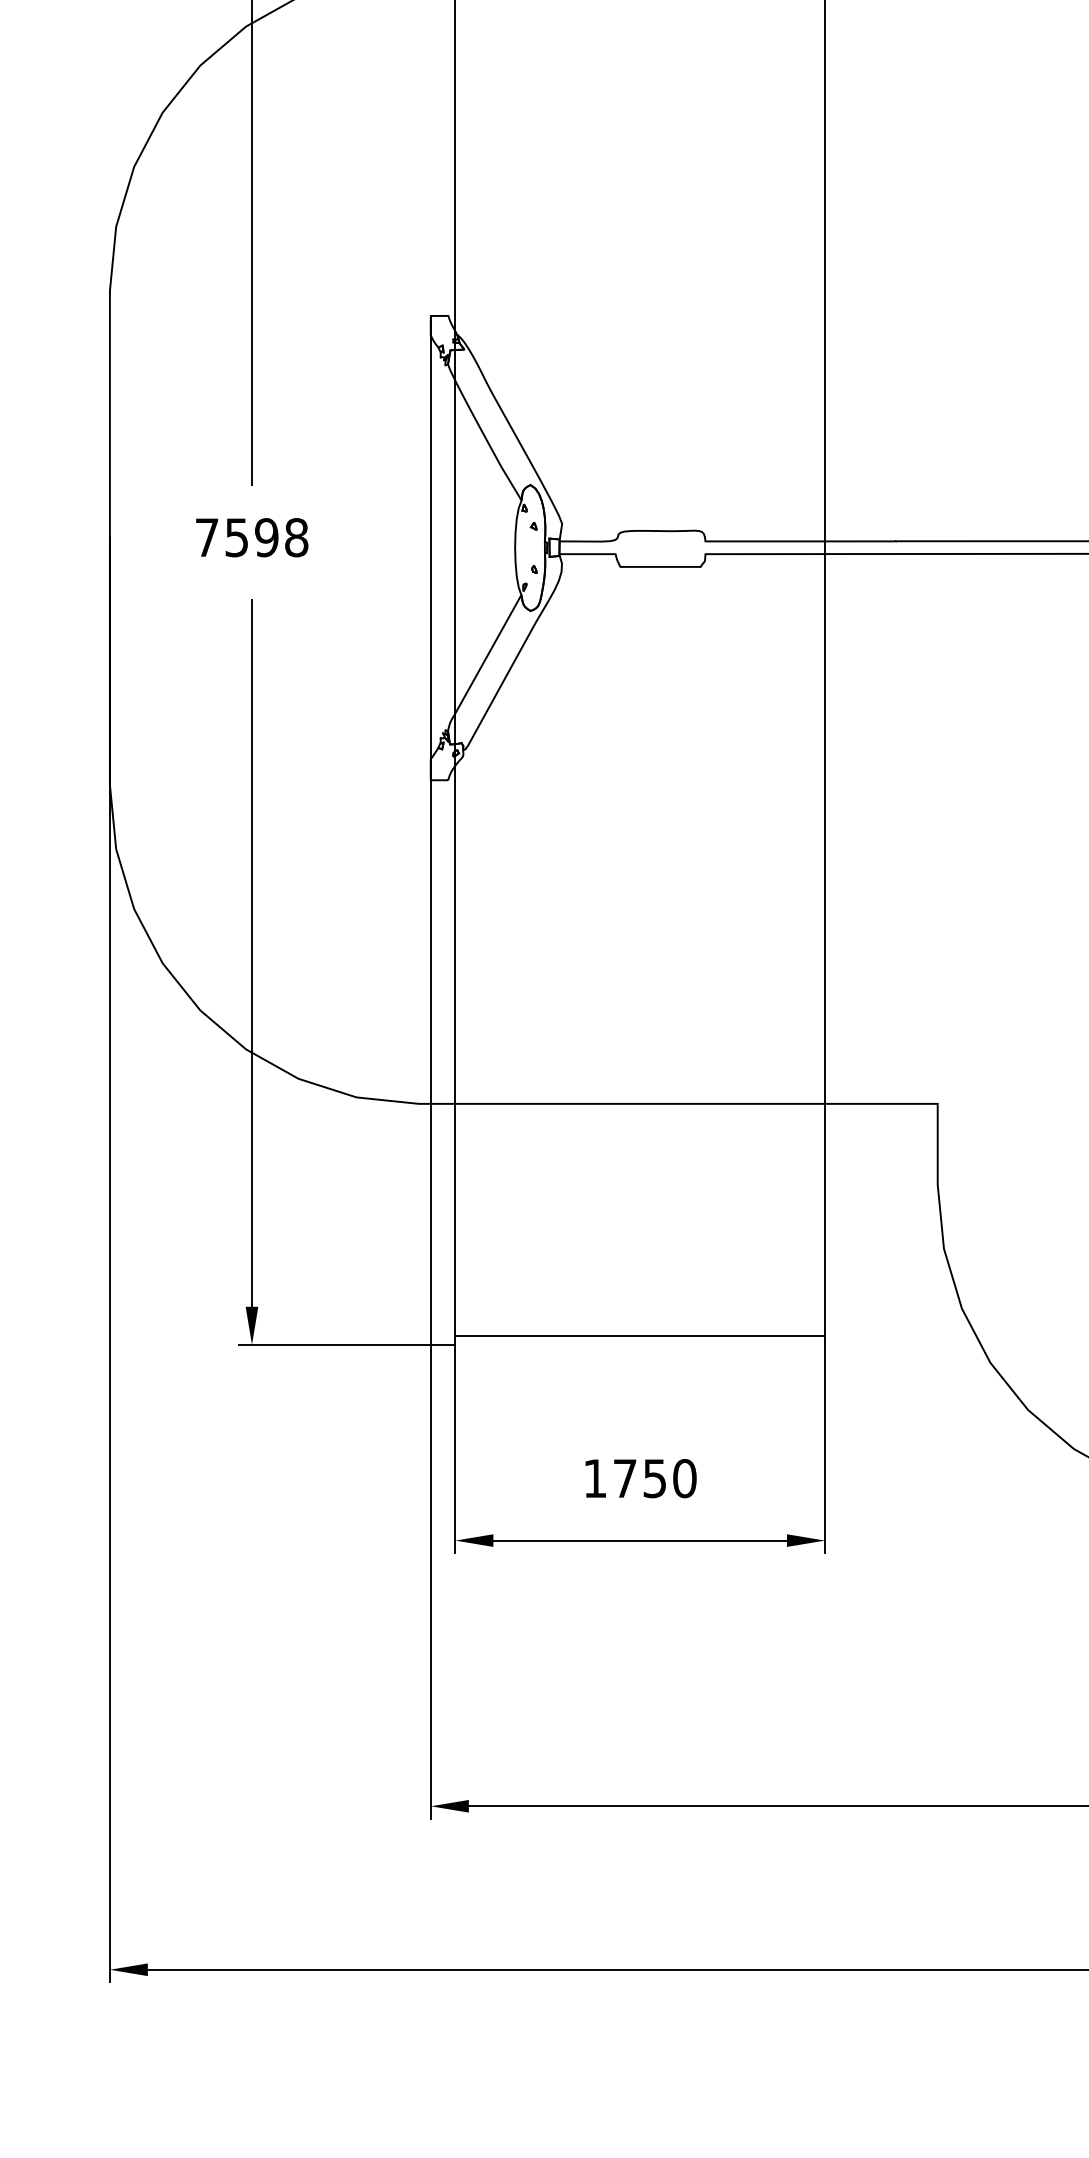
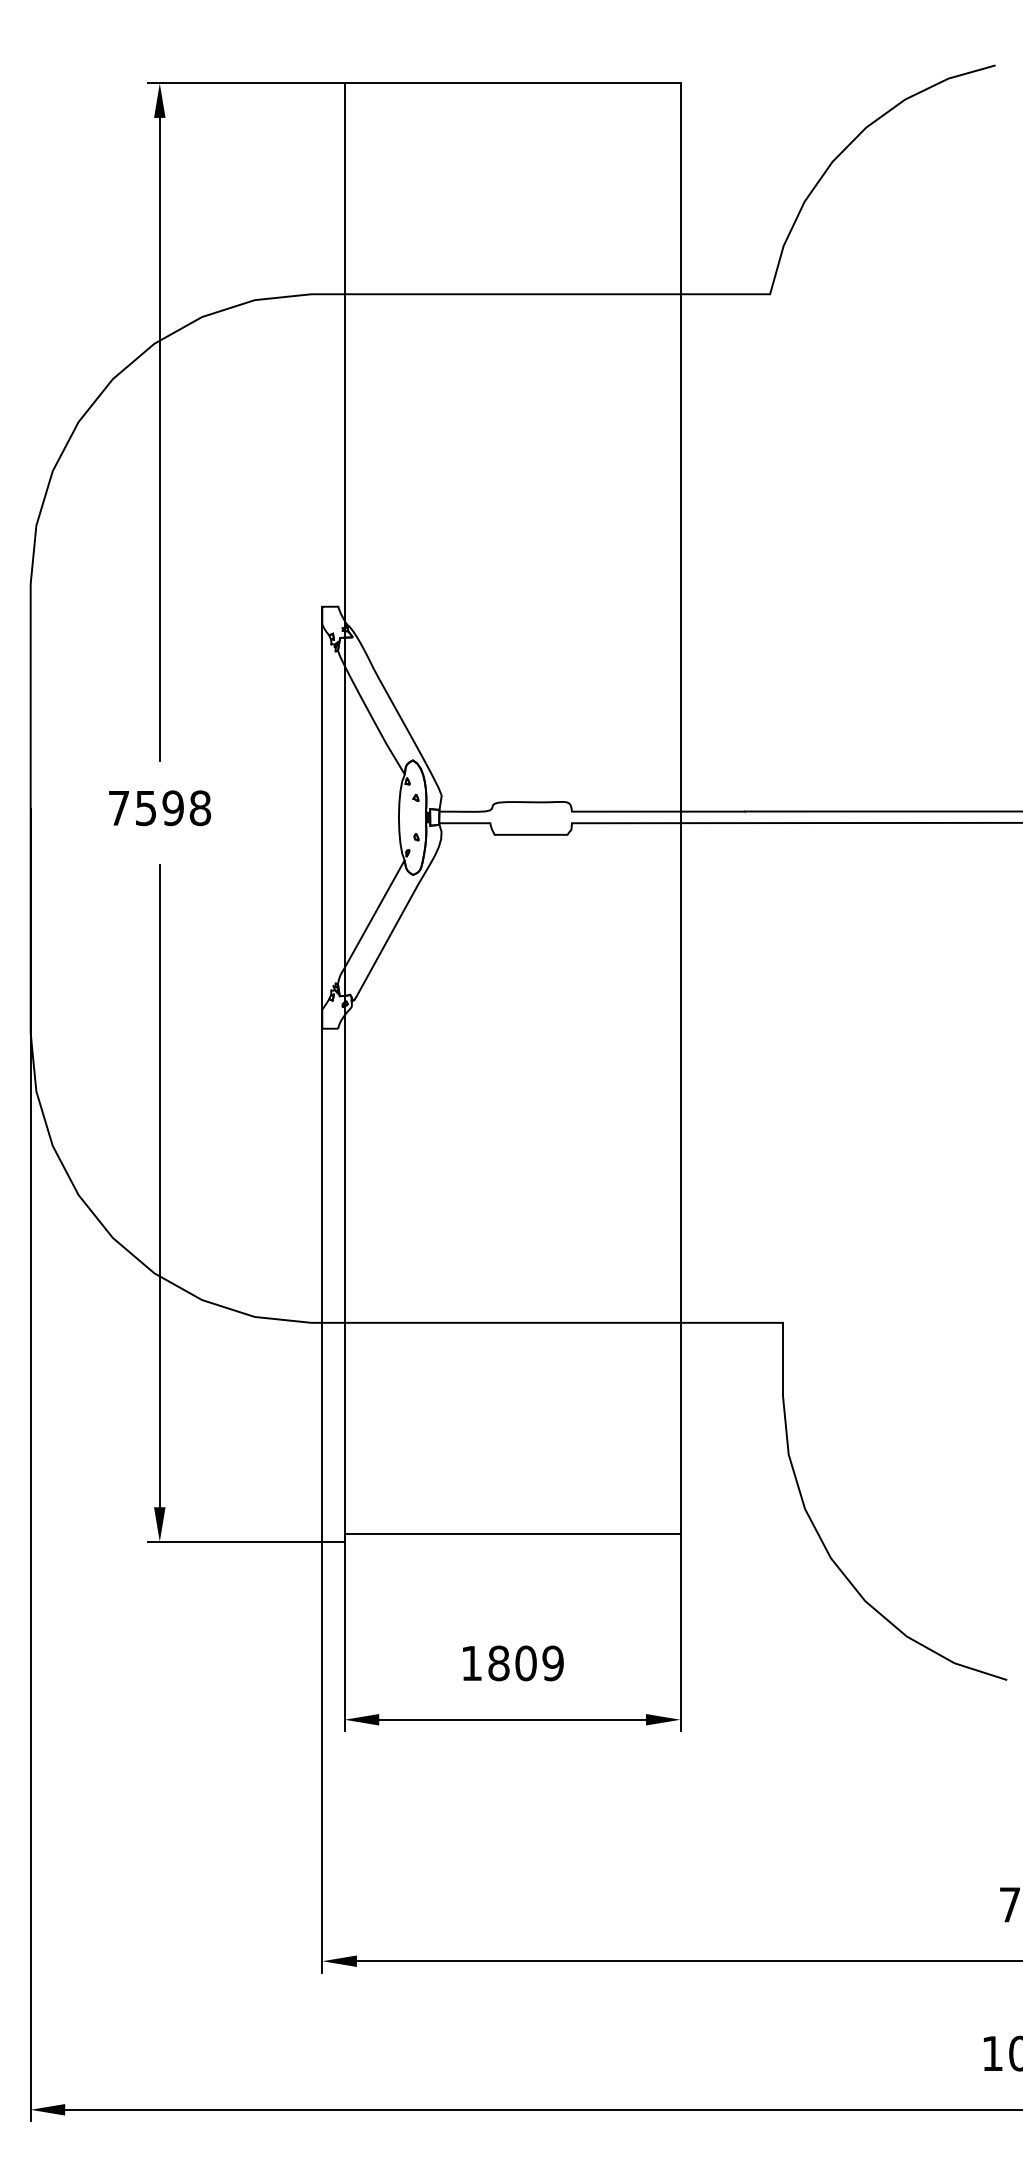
text: (654, 1478) -> (525, 1663), 1750 -> 1809

